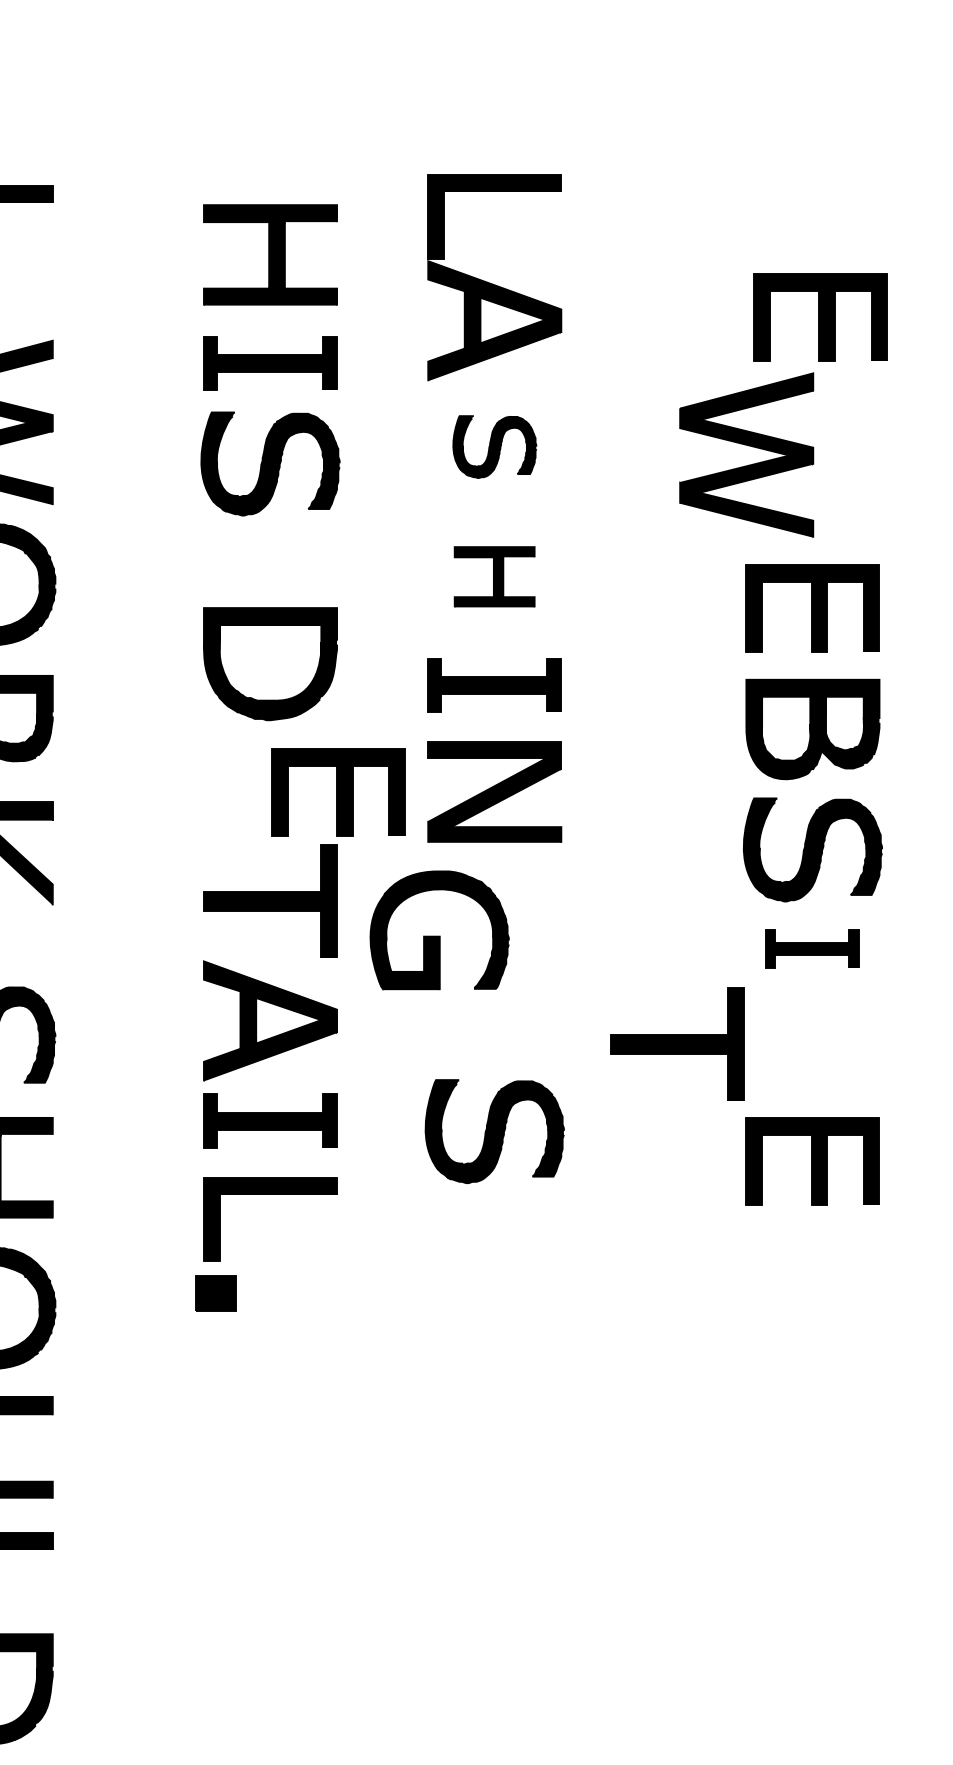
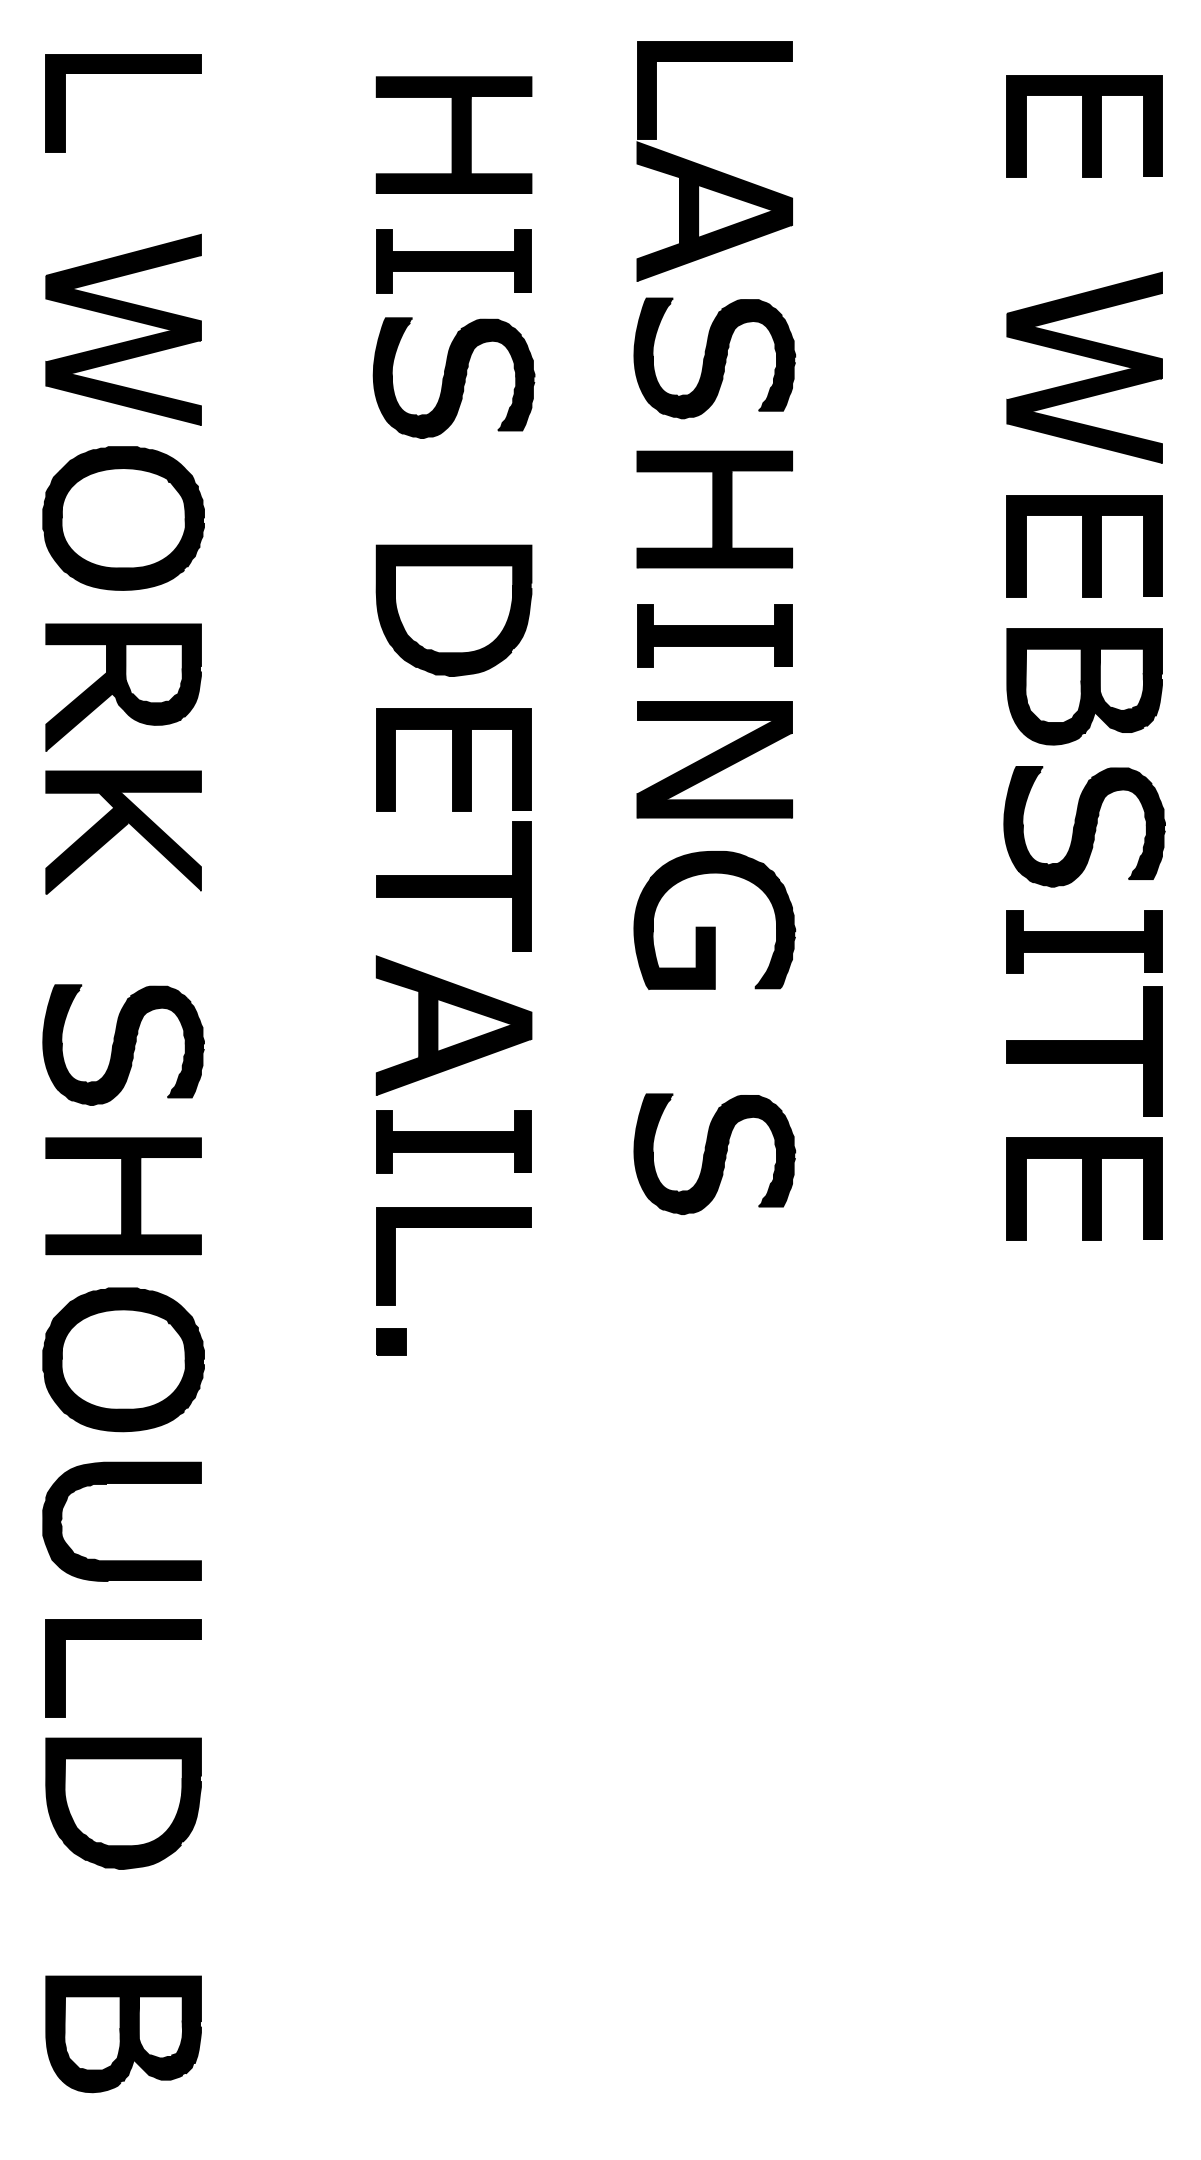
part: (820, 317) -> (1084, 126), moved
part: (748, 446) -> (1086, 357), moved
part: (494, 447) -> (714, 358), size x1.67
part: (494, 576) -> (714, 509), size x1.67
part: (337, 792) -> (453, 759), moved
part: (439, 930) -> (714, 920), moved
part: (812, 948) -> (1084, 941), size x1.43
part: (676, 1044) -> (1084, 1051), moved
part: (216, 1292) -> (391, 1341), size x0.62

